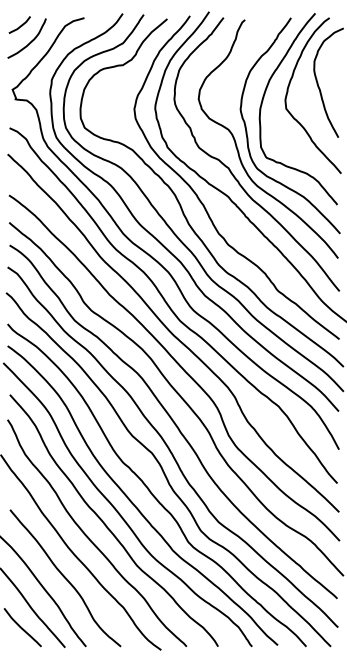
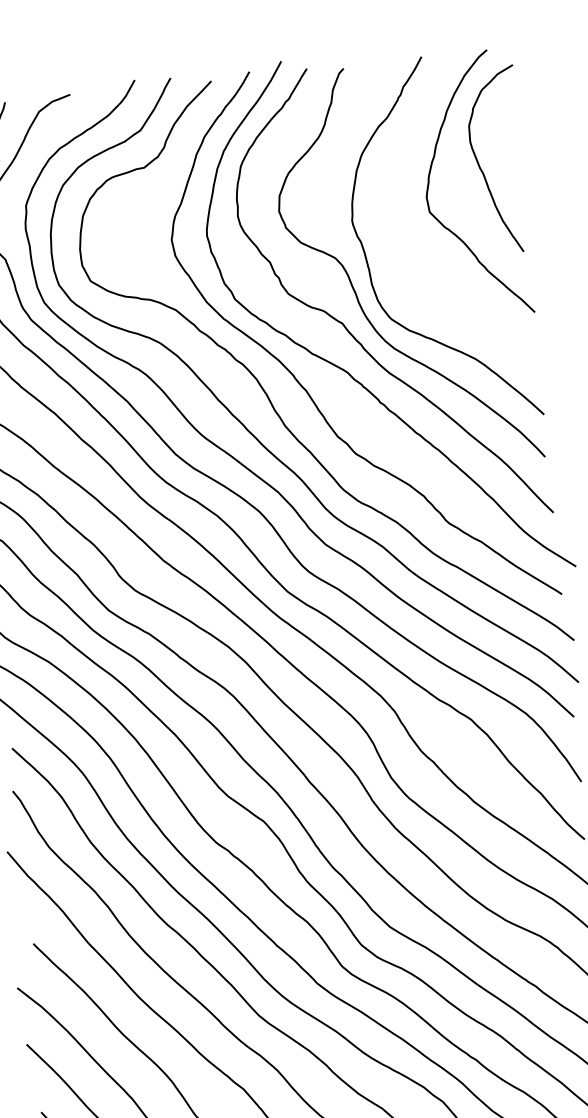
curve: (263, 101) -> (389, 203), removed

